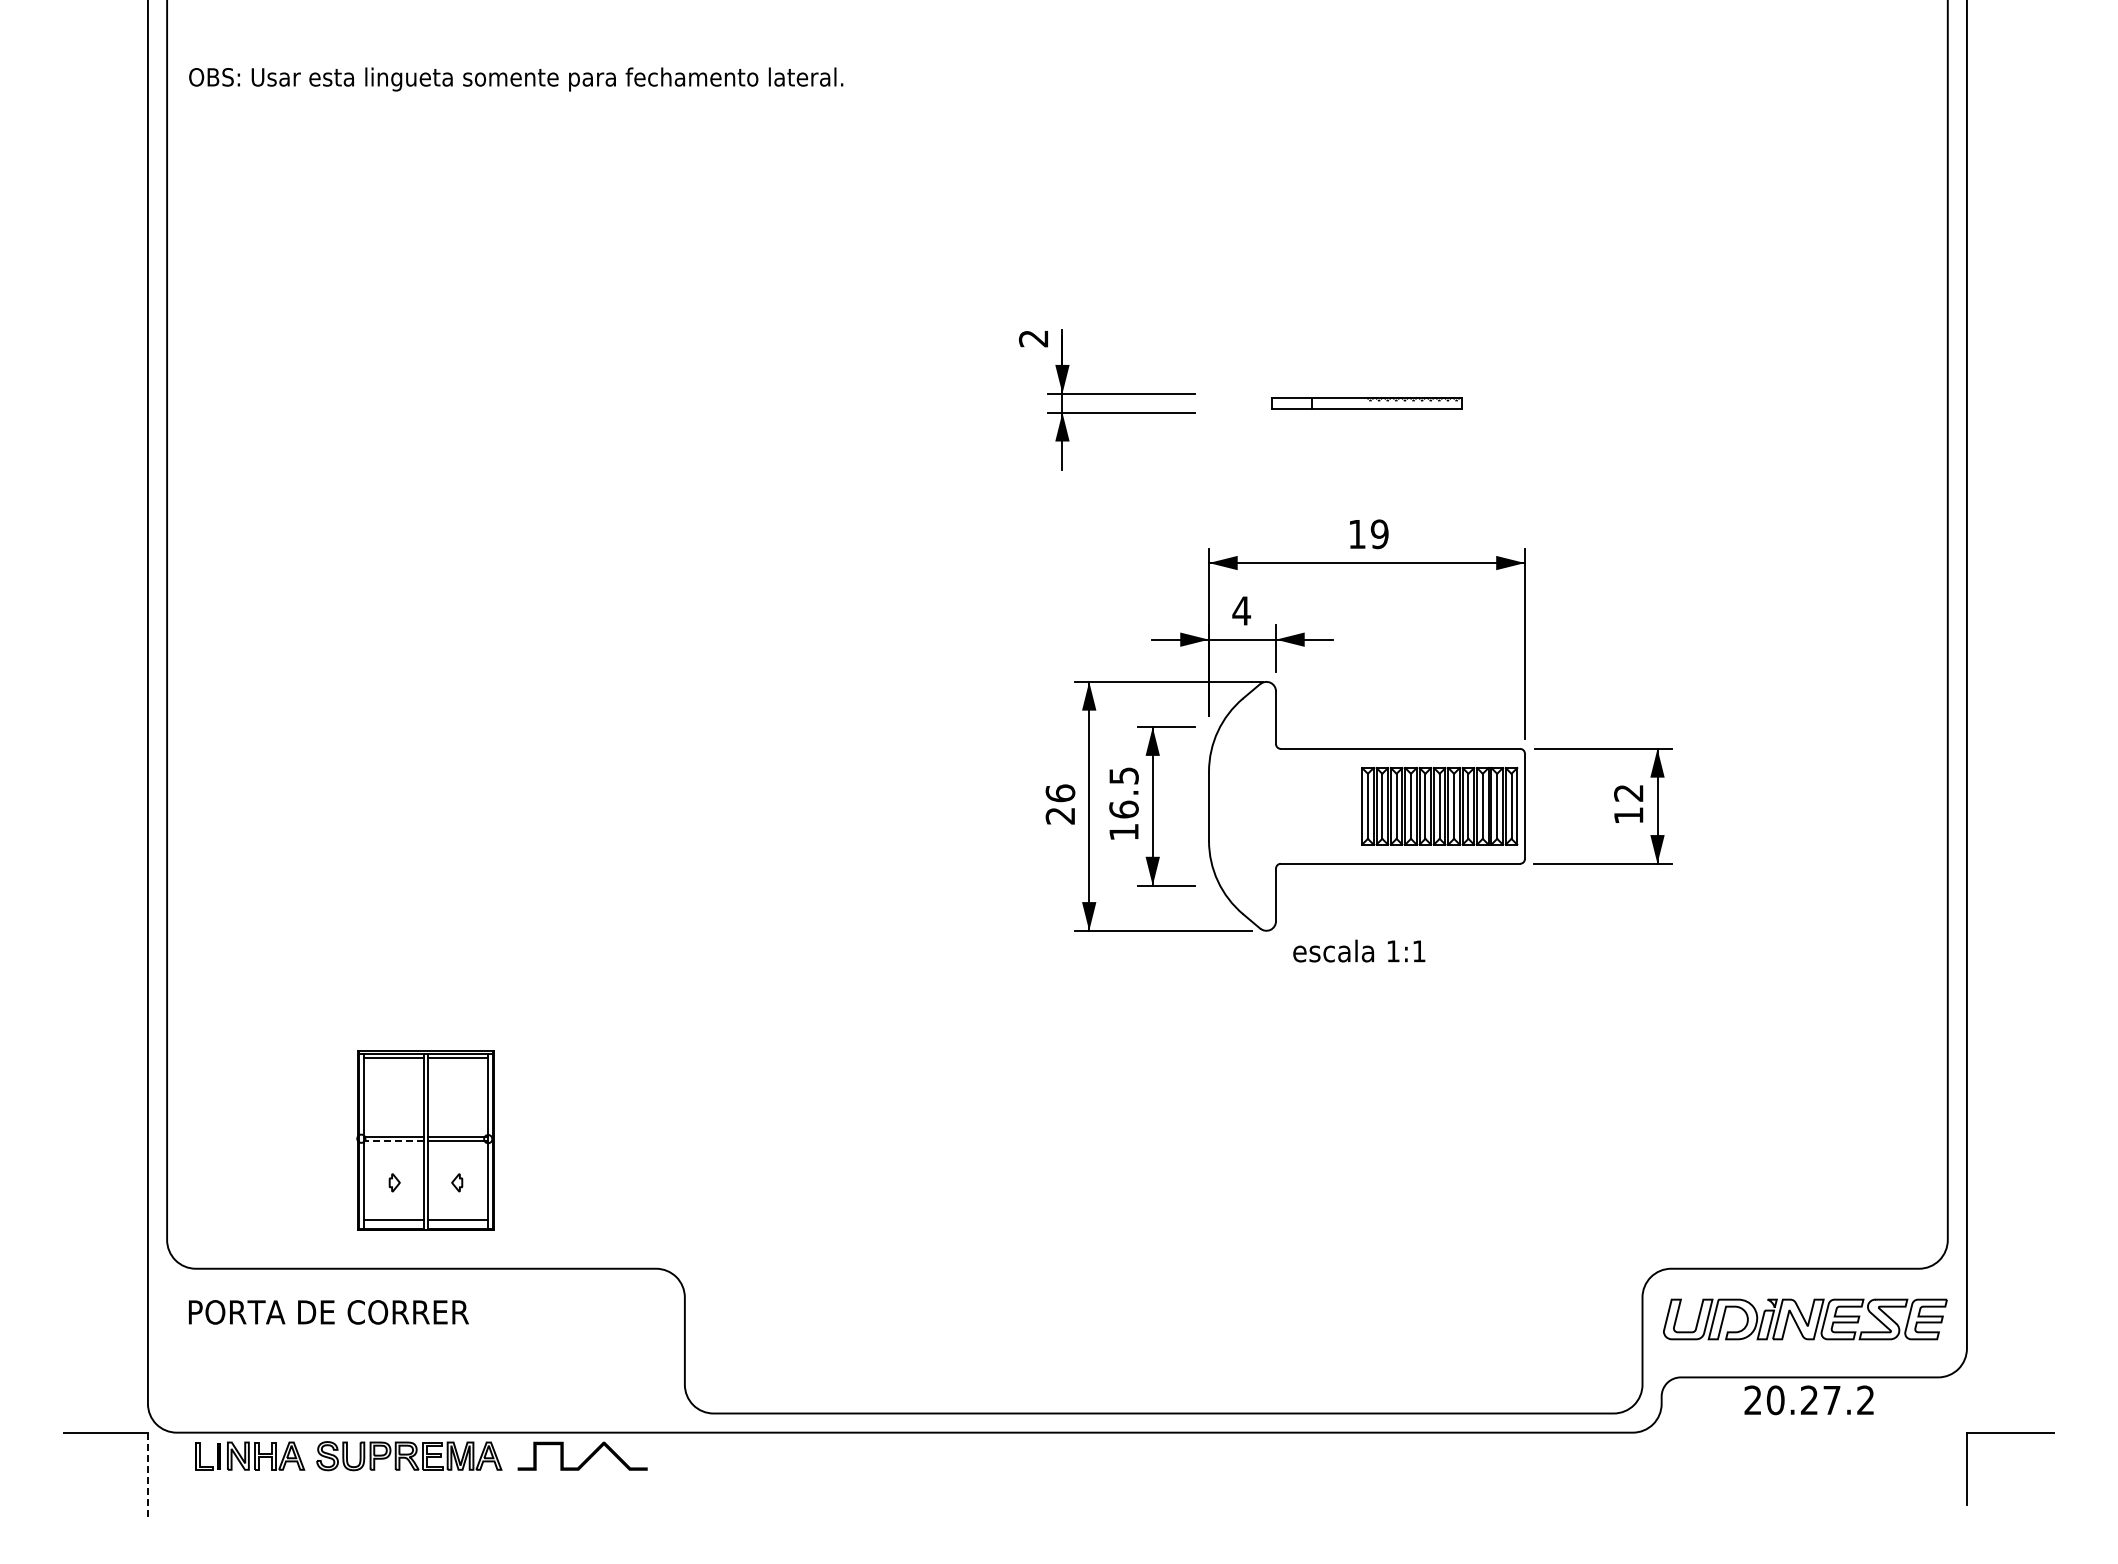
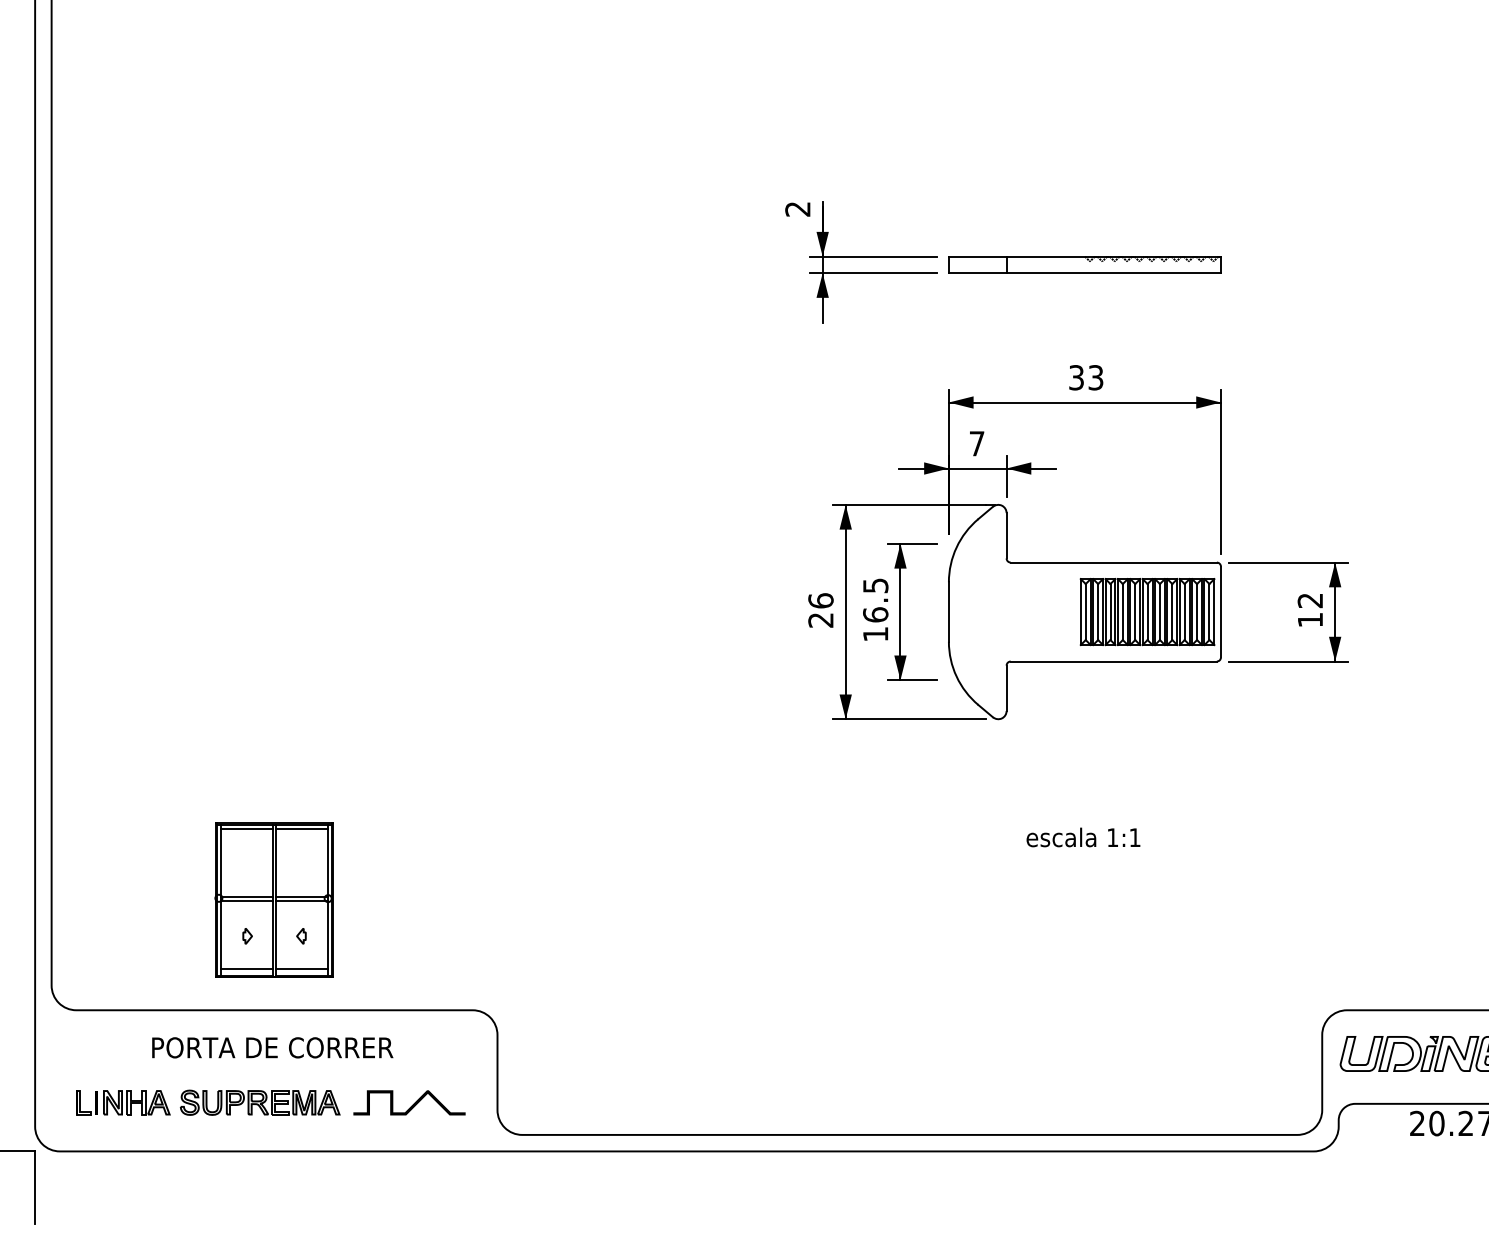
part: (1366, 403) -> (1084, 265), size x1.67
text: (1368, 534) -> (1086, 377), 19 -> 33
text: (1241, 610) -> (976, 443), 4 -> 7
text: (1359, 950) -> (1083, 836), moved
line: (393, 1141) -> (246, 900), dashed -> solid
text: (328, 1312) -> (272, 1047), moved
part: (421, 1456) -> (270, 1103), moved
line: (147, 1475) -> (34, 1188), dashed -> solid

